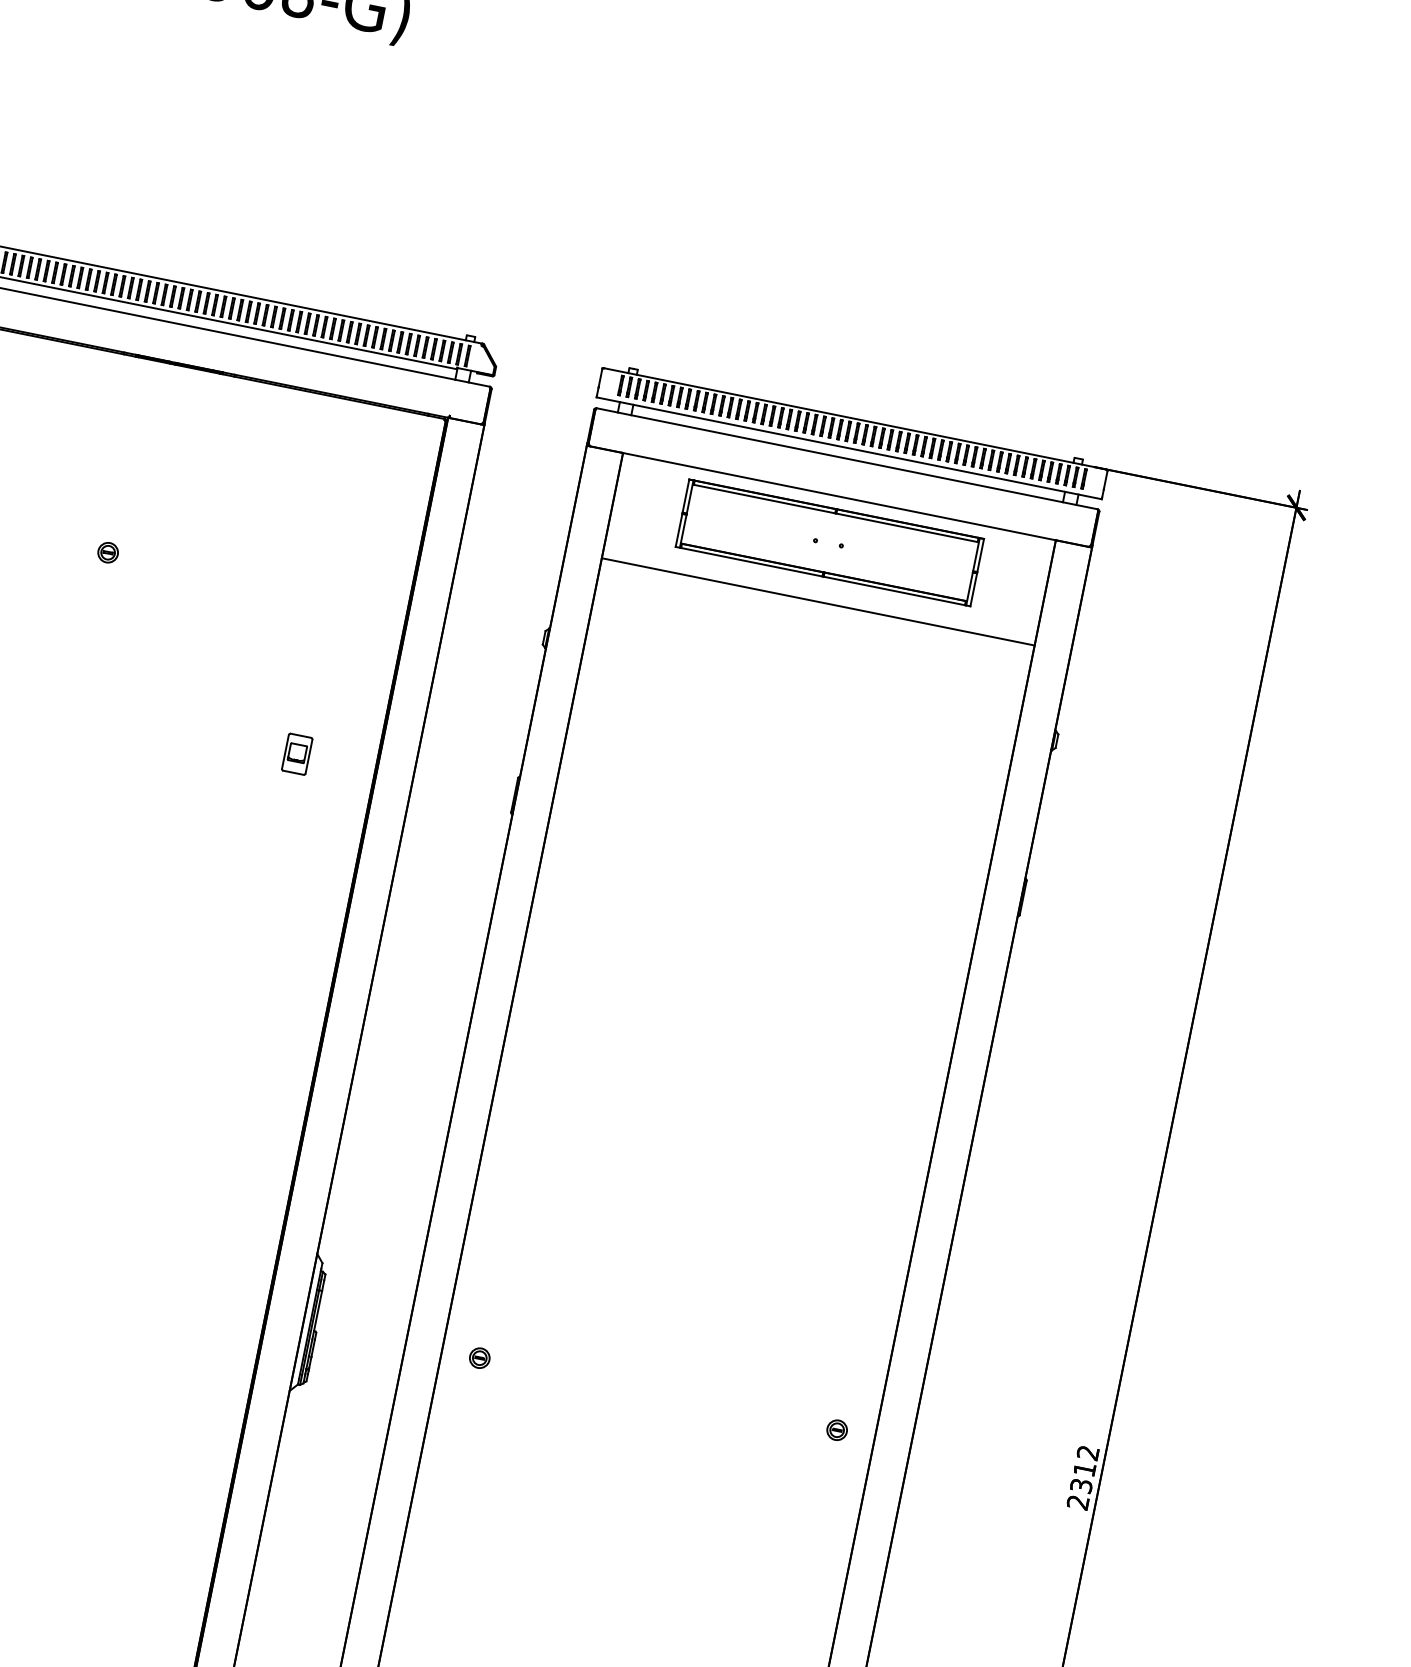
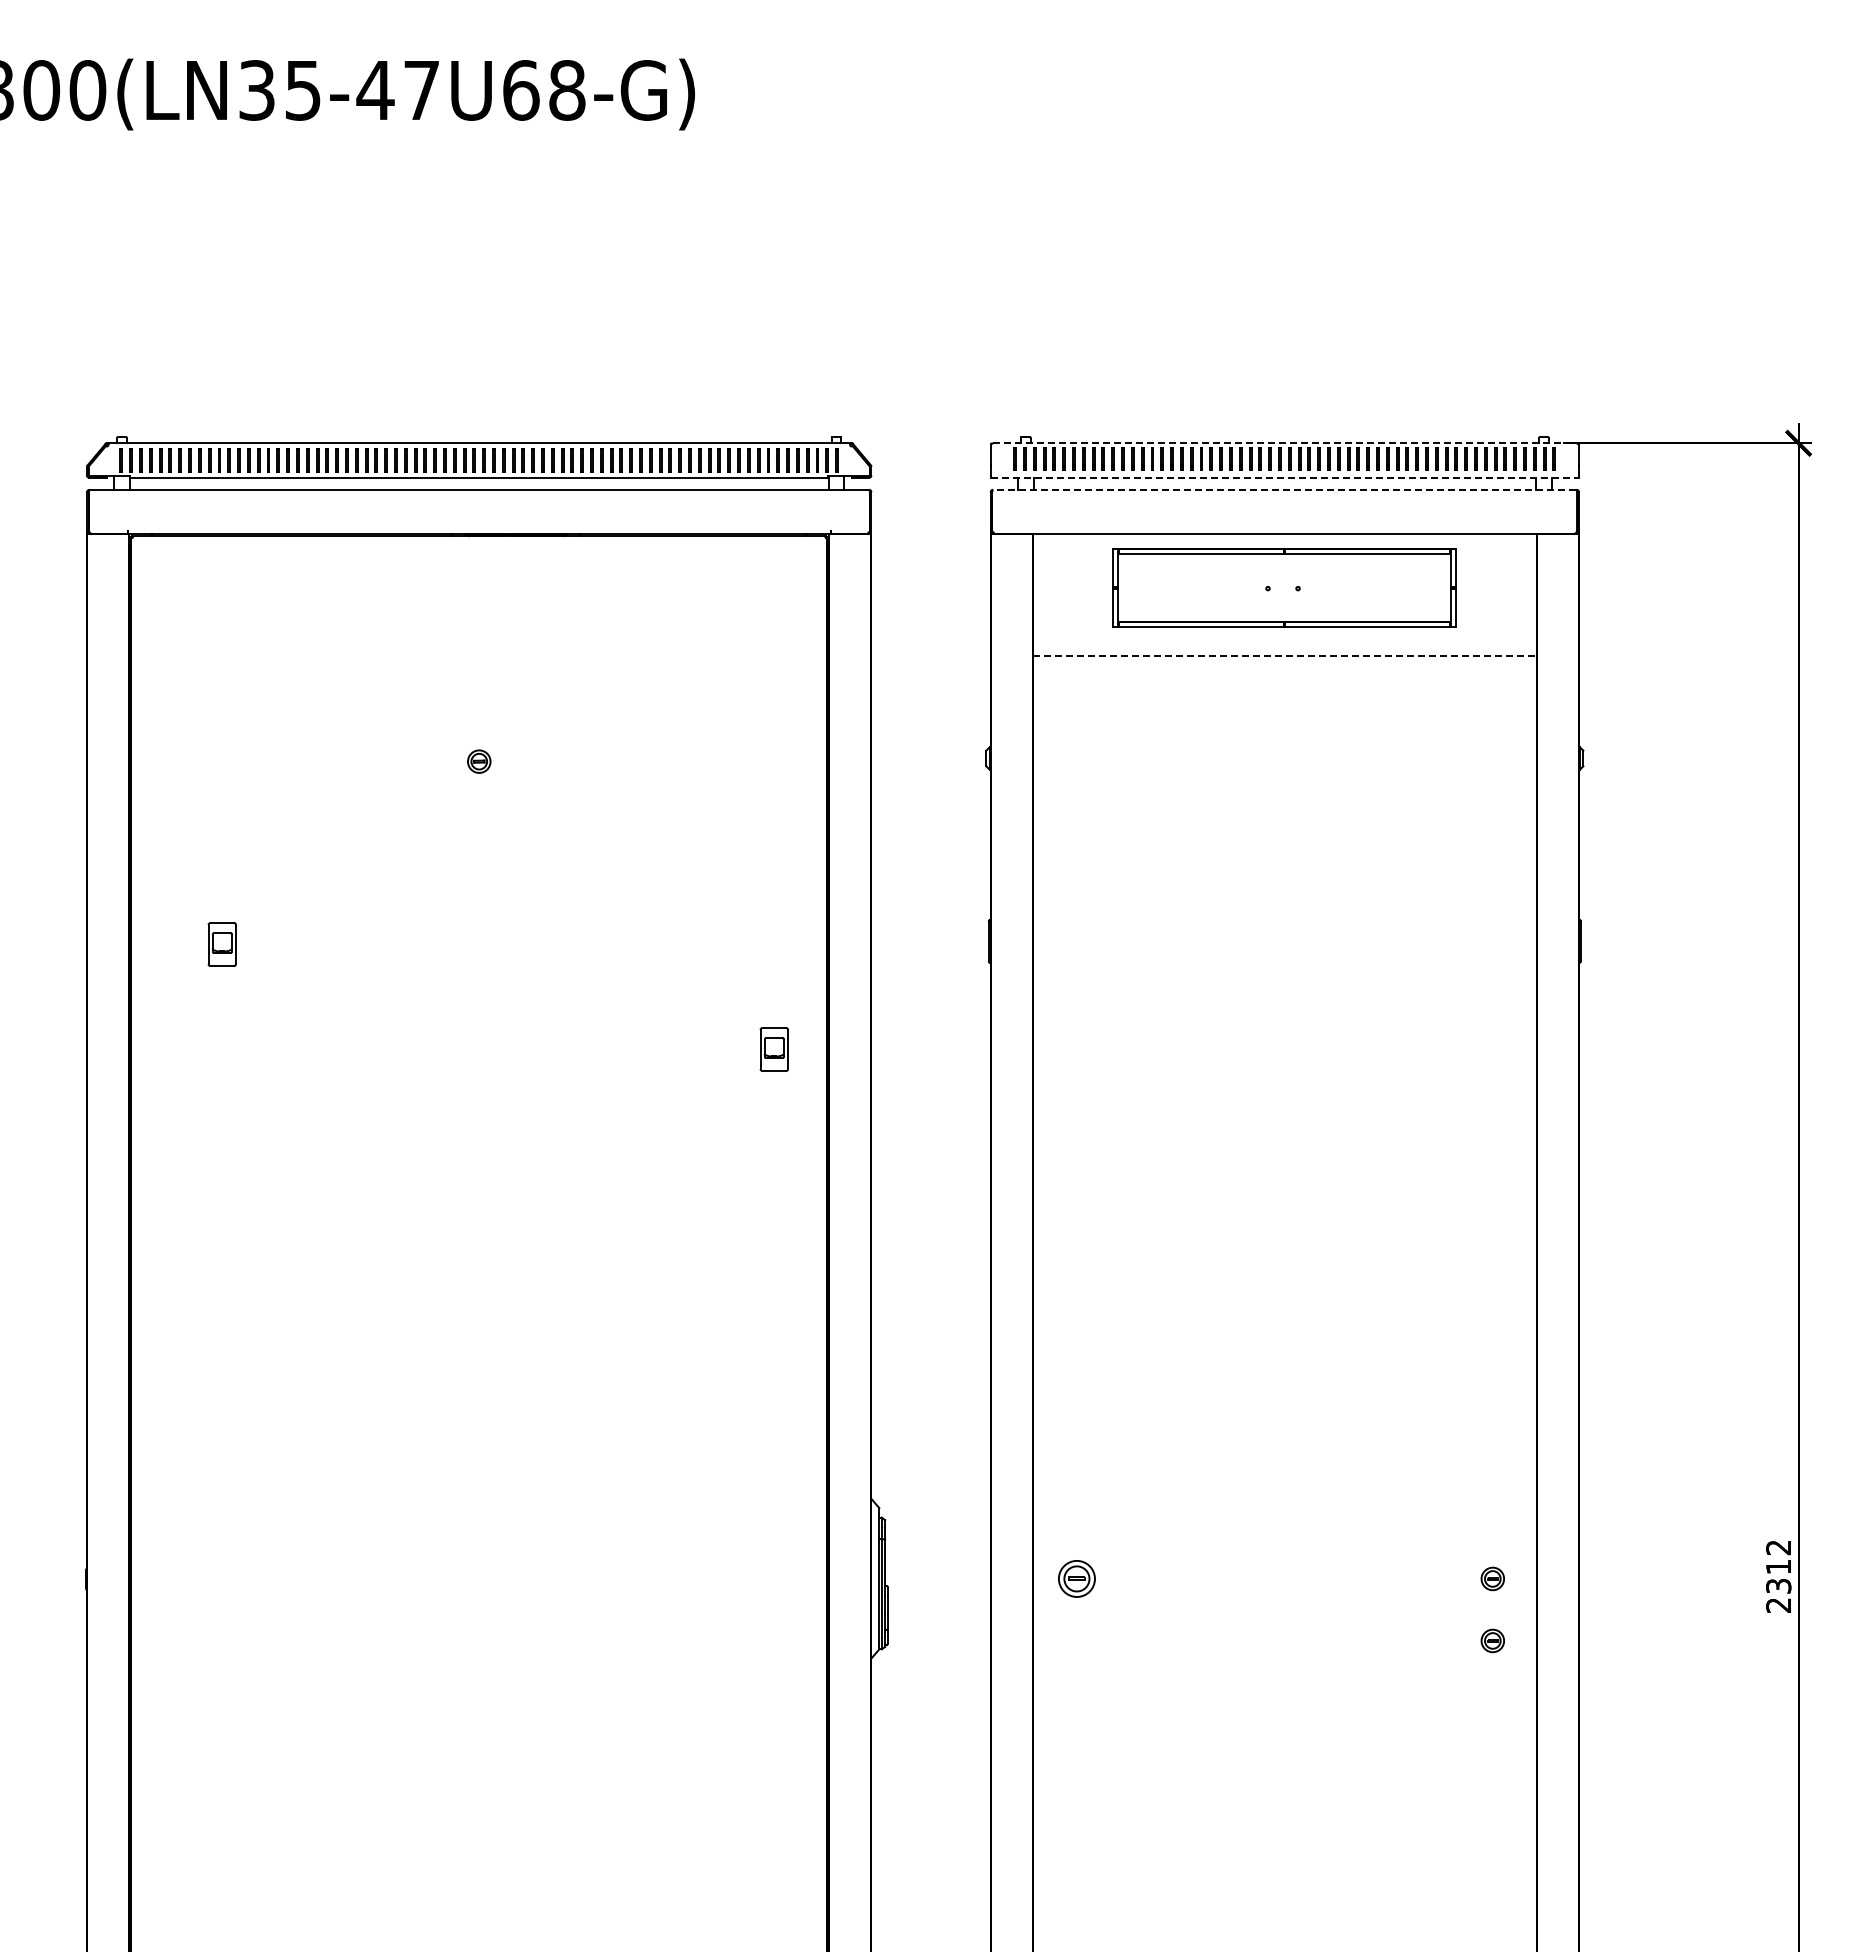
line: (854, 418) -> (1284, 443), solid -> dashed
line: (849, 448) -> (1285, 477), solid -> dashed
line: (846, 458) -> (1284, 489), solid -> dashed
line: (817, 601) -> (1284, 656), solid -> dashed
part: (296, 754) -> (773, 1049), moved
part: (479, 1357) -> (1076, 1578), size x1.6
part: (826, 1483) -> (1492, 1640), added

